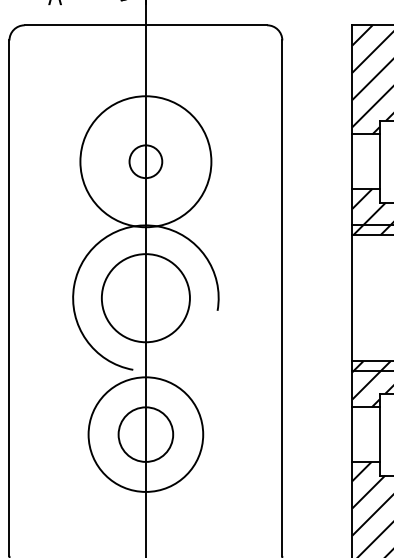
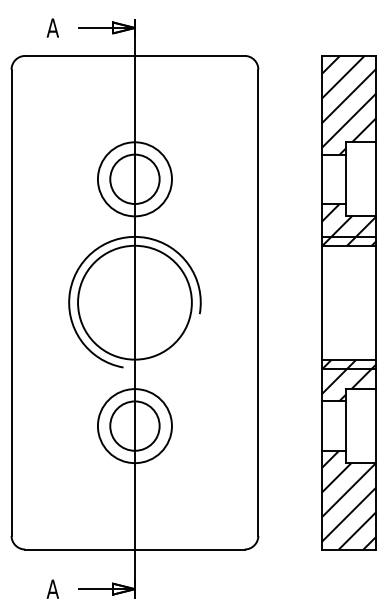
circle: (145, 161) -> (134, 179), size x0.62
circle: (145, 161) -> (134, 179), size x1.67
circle: (145, 297) -> (134, 302), size x1.43
circle: (145, 435) -> (134, 426), size x0.71

